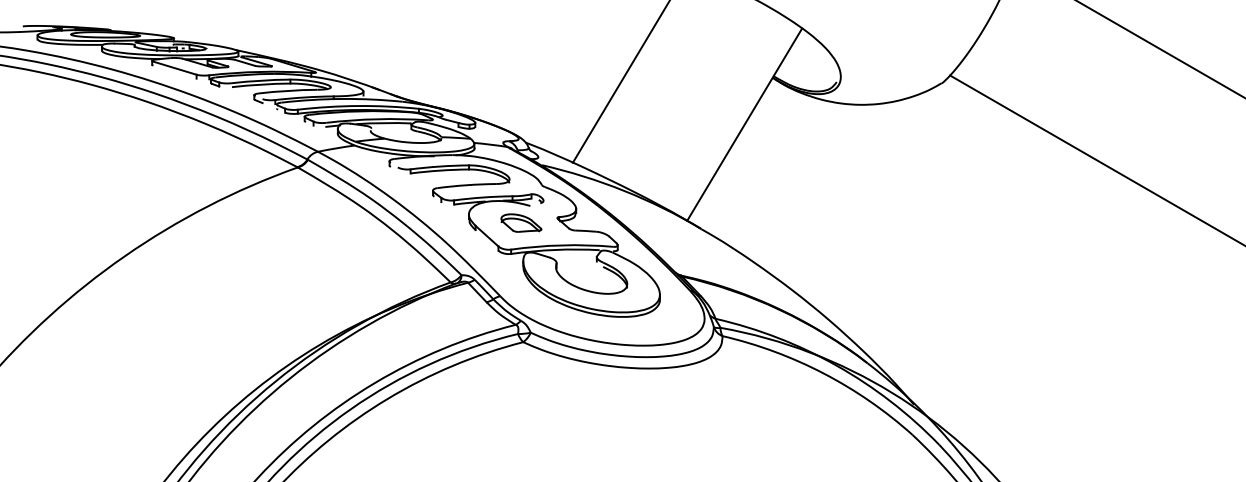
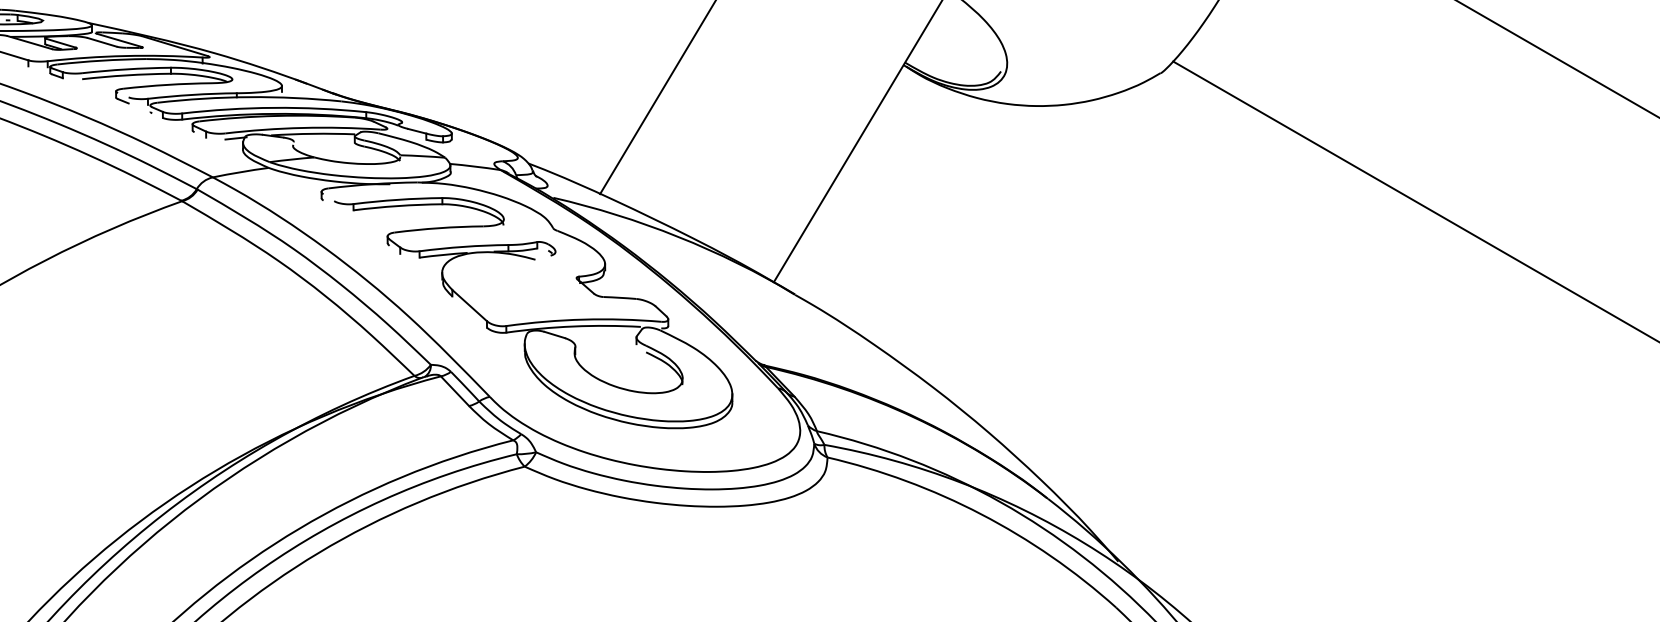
part: (521, 222) -> (522, 284), removed

